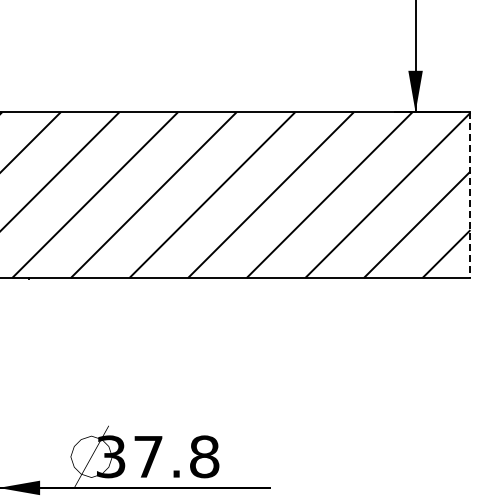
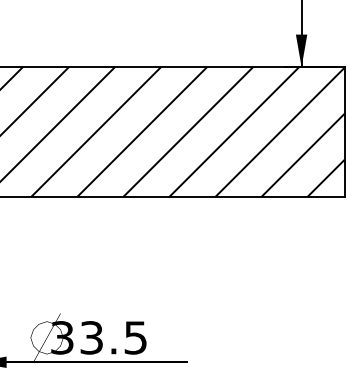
line: (470, 195) -> (344, 132), dashed -> solid
text: (176, 456) -> (113, 337), 37.8 -> 33.5

